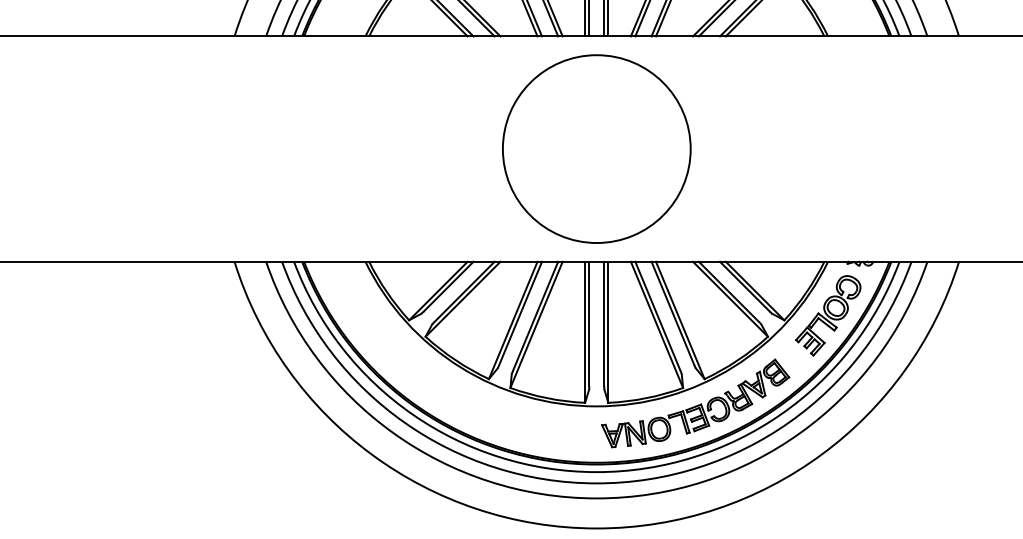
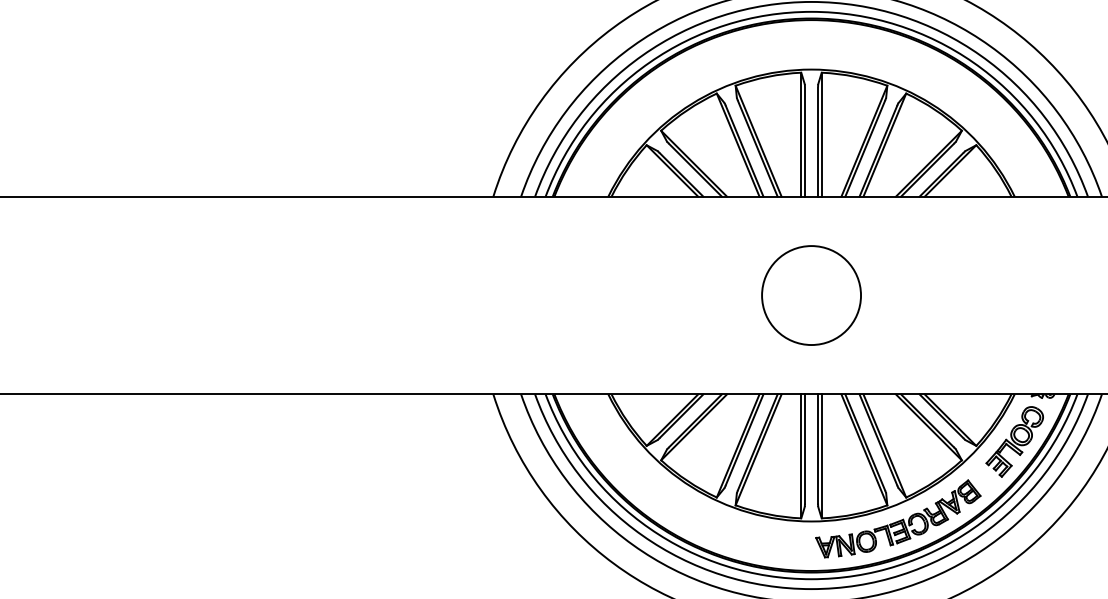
circle: (596, 149) -> (811, 295), size x0.6

